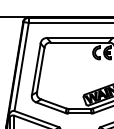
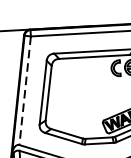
line: (21, 66) -> (24, 90), solid -> dashed

